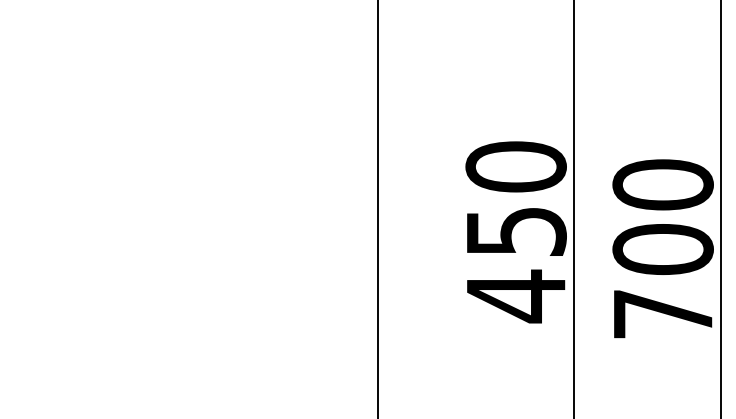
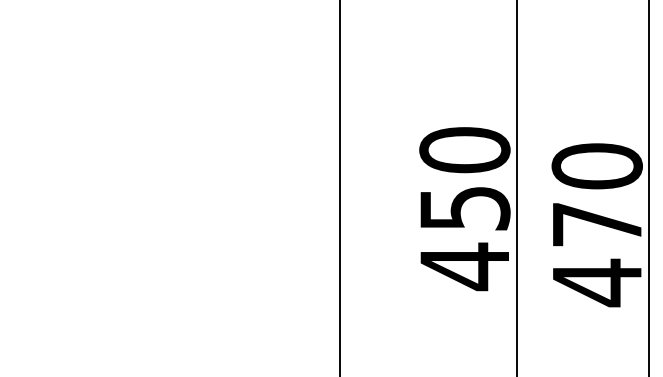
text: (662, 282) -> (596, 254), 700 -> 470

